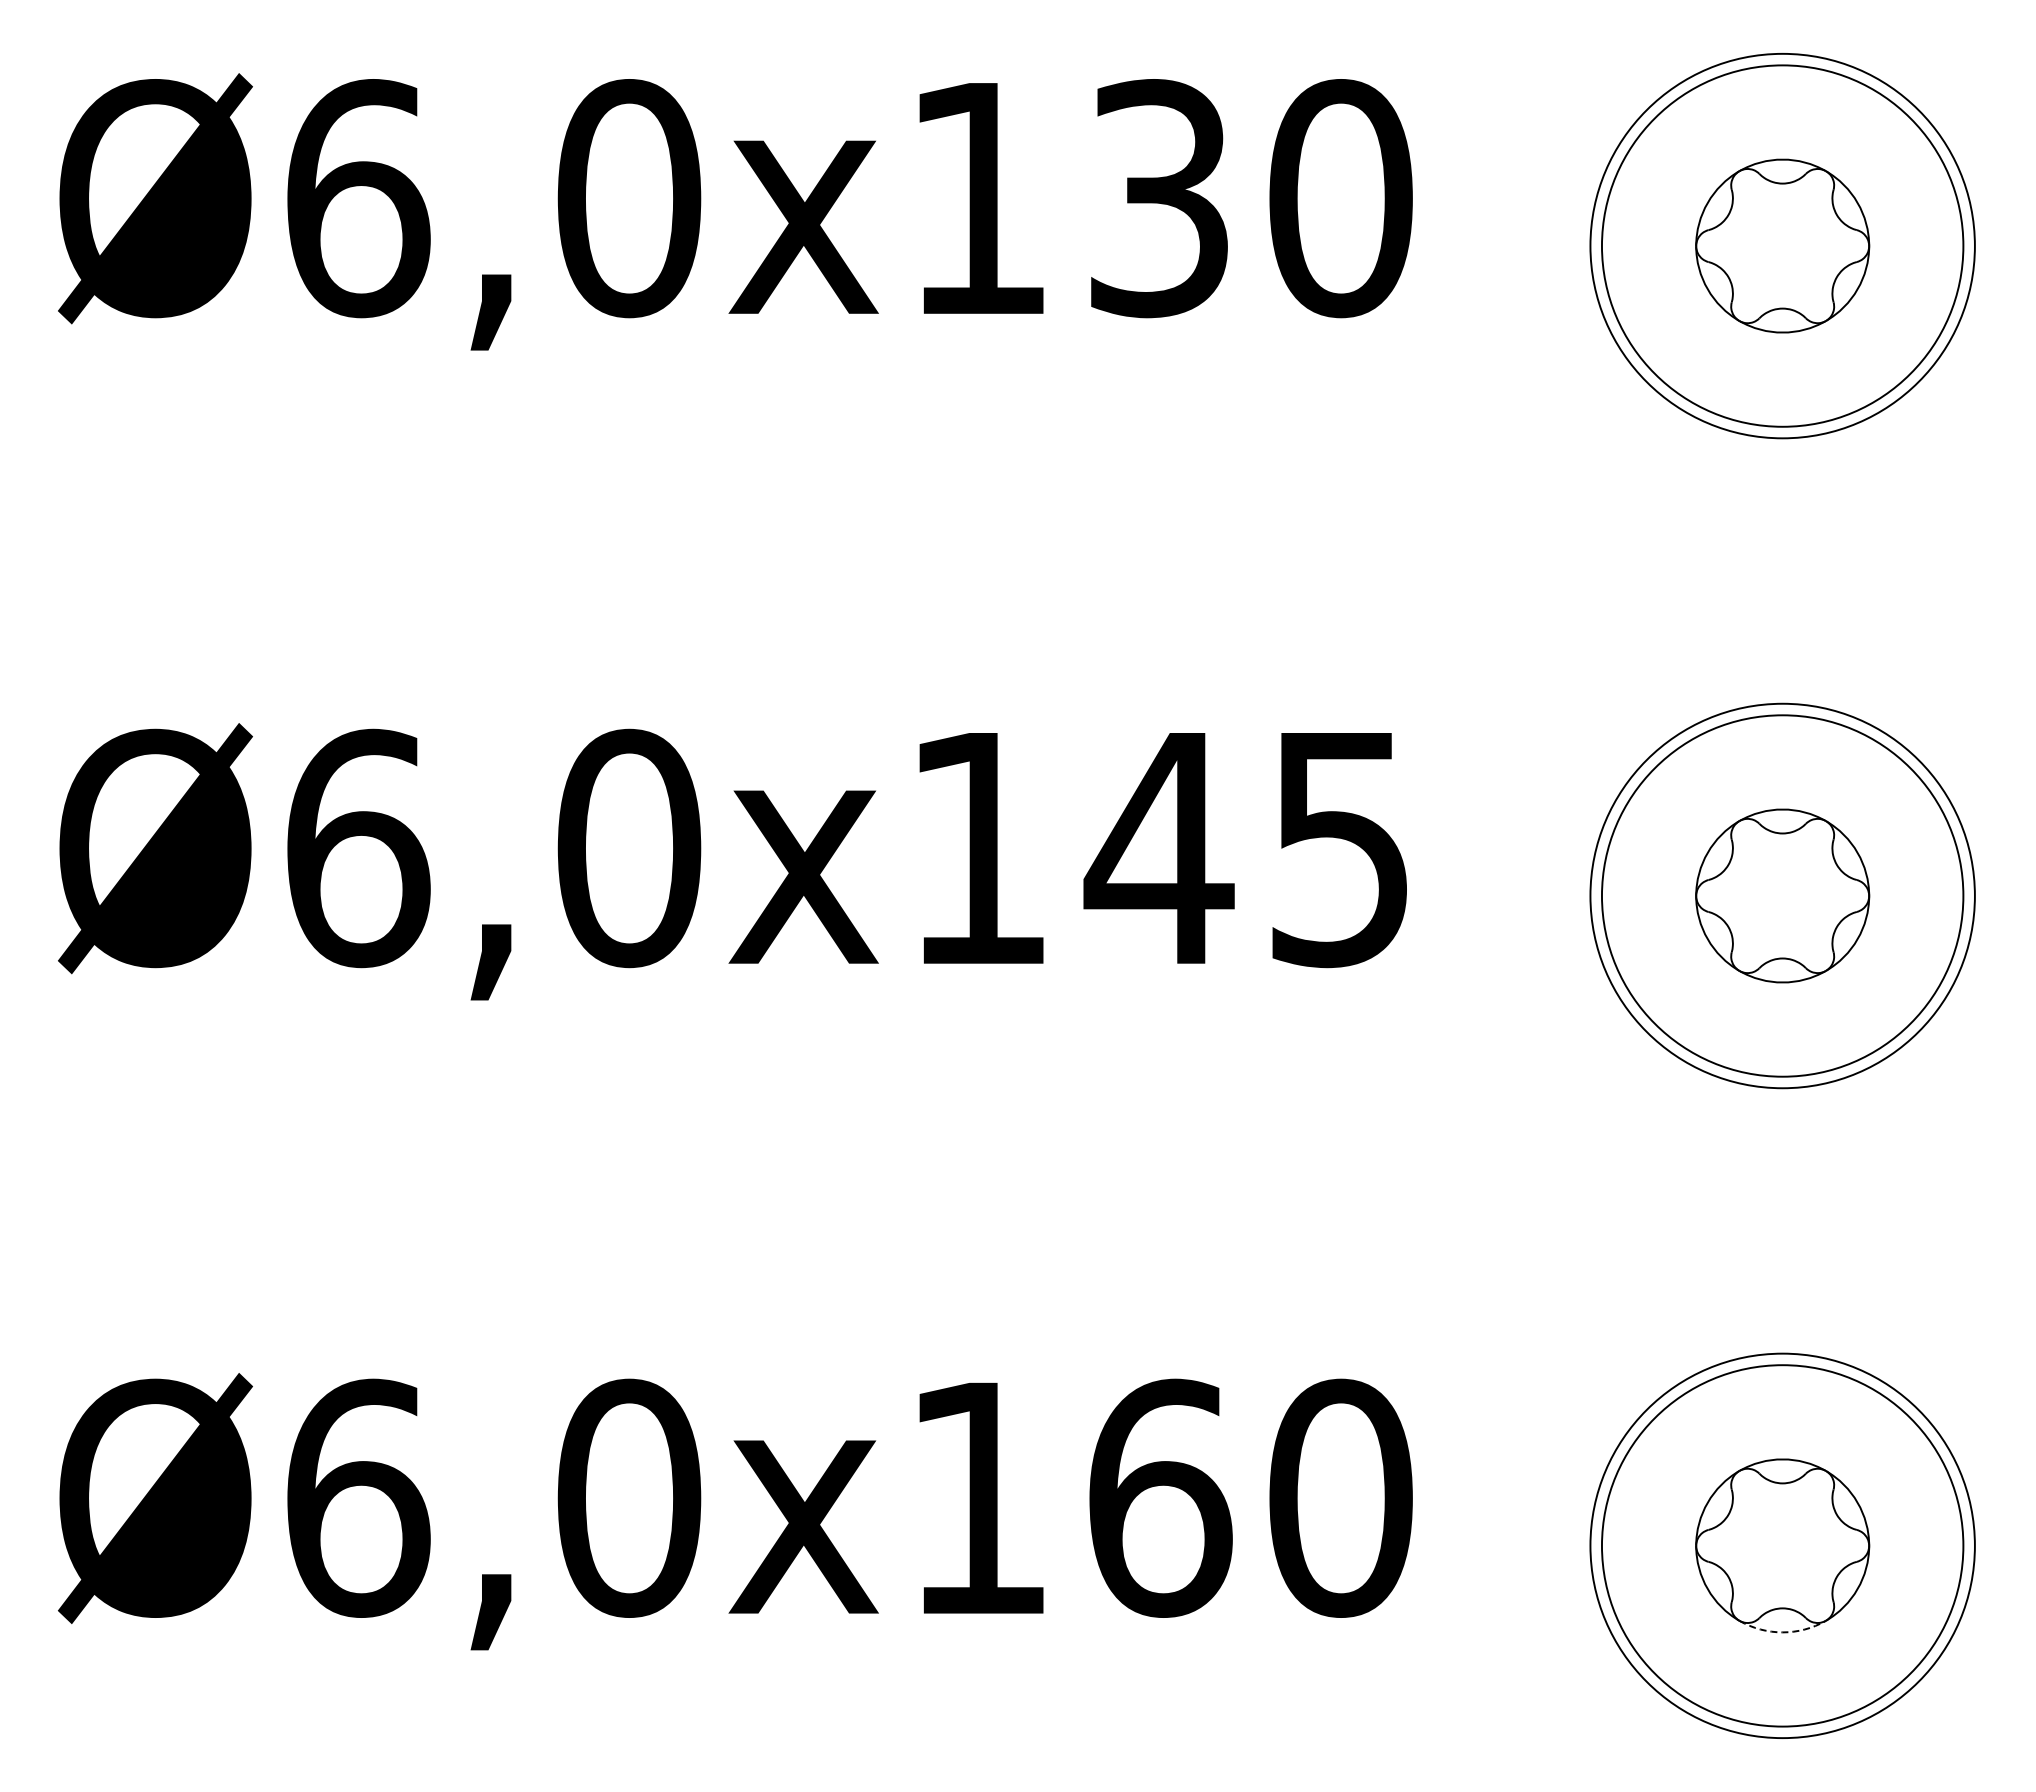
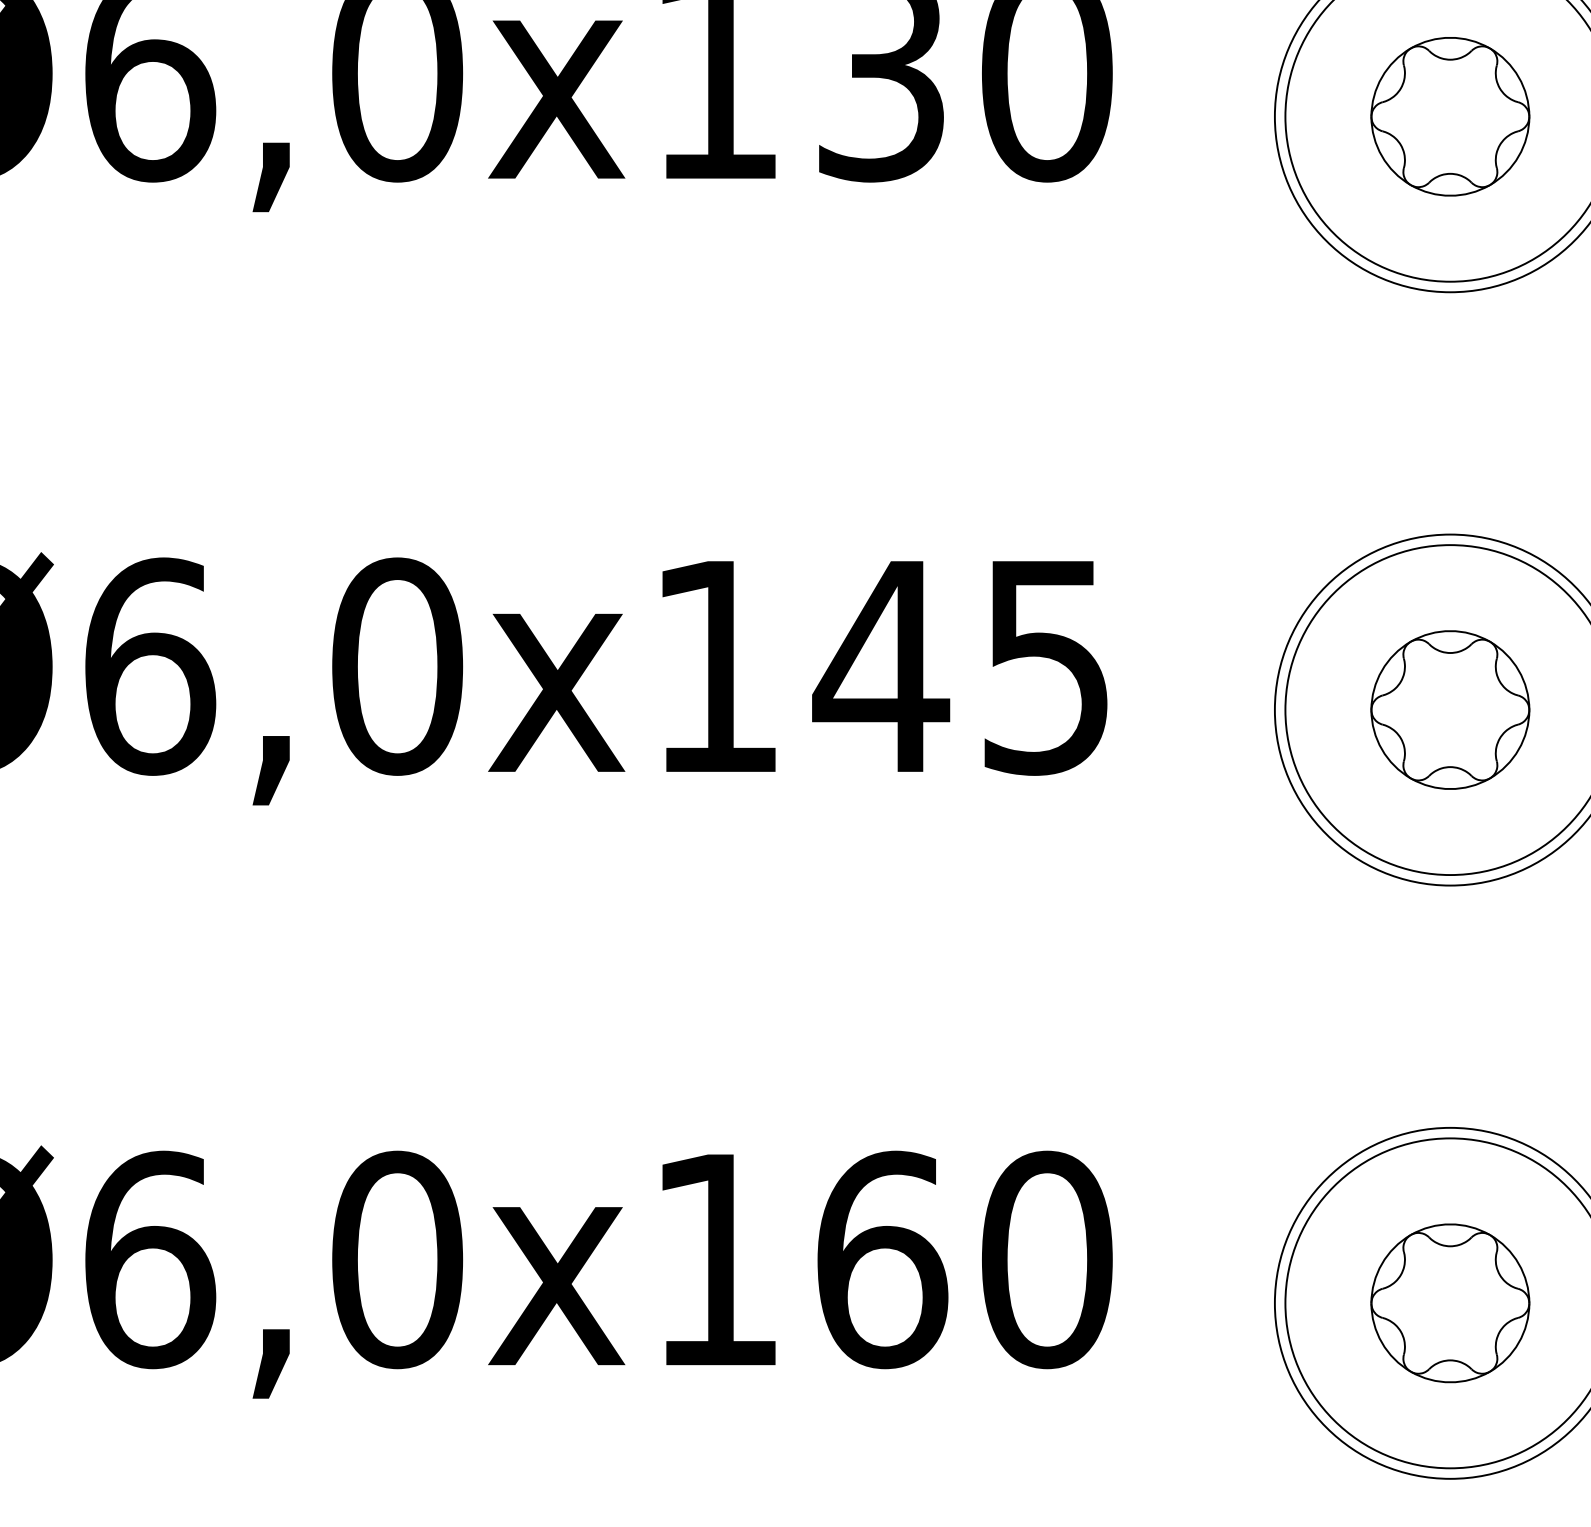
arc: (1782, 1632) -> (1450, 1382), dashed -> solid

